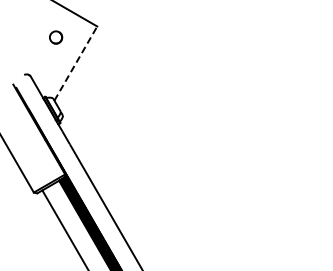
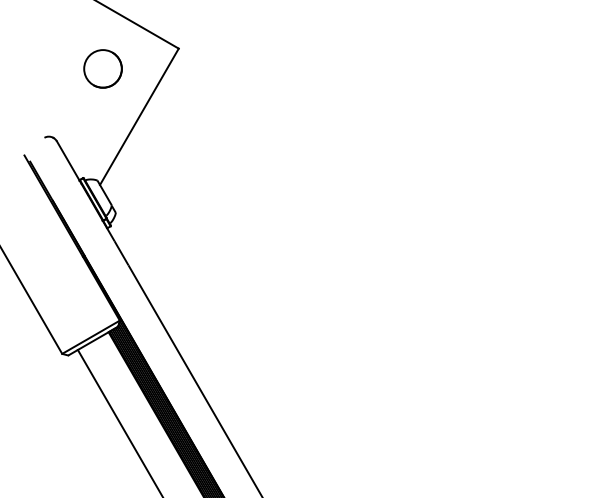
part: (55, 37) -> (101, 68), size x1.67
line: (75, 63) -> (138, 116), dashed -> solid

